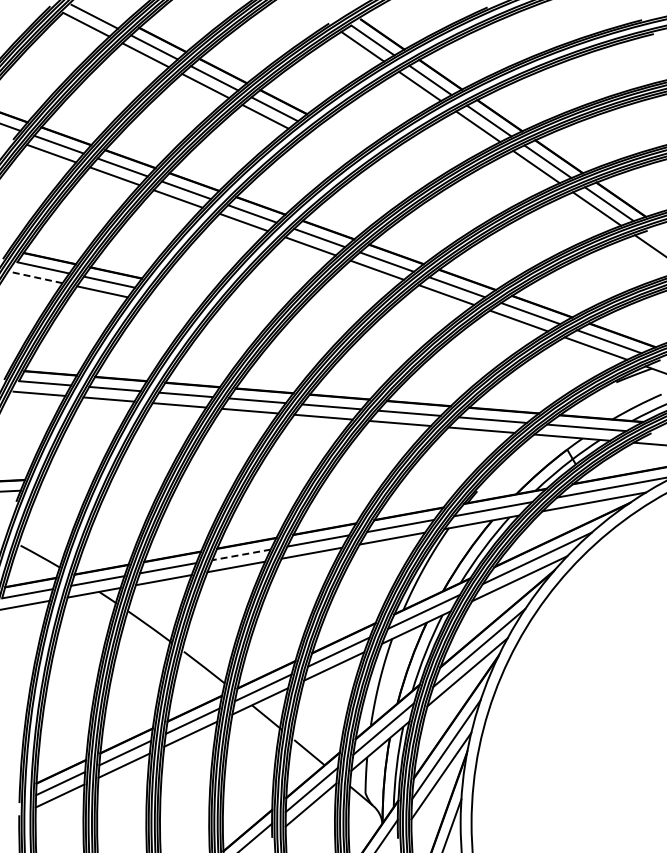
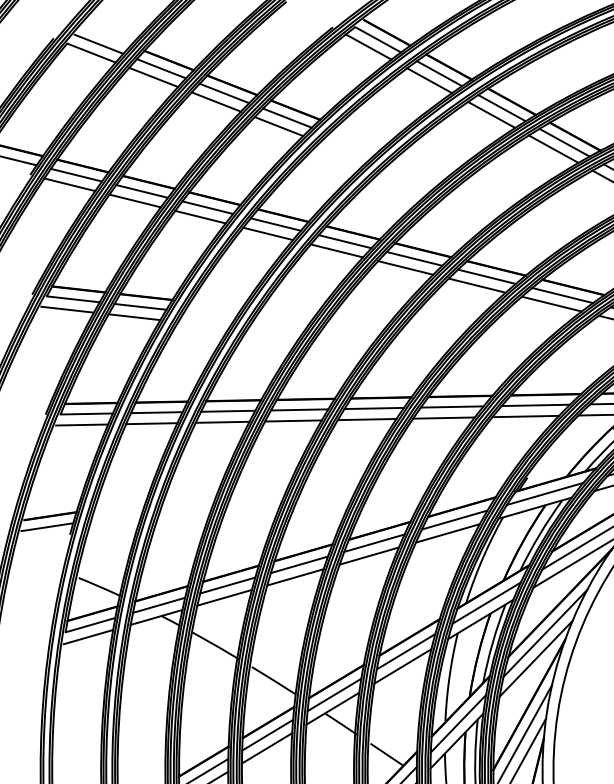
line: (36, 277) -> (67, 309), dashed -> solid
line: (241, 554) -> (299, 564), dashed -> solid

